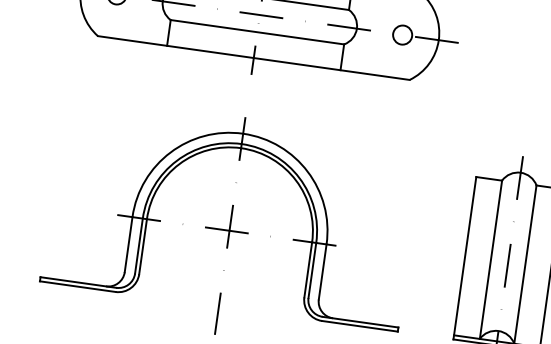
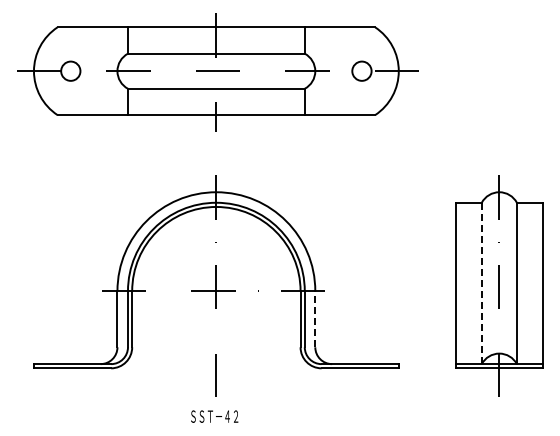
line: (490, 259) -> (481, 283), solid -> dashed
line: (322, 271) -> (315, 318), solid -> dashed

